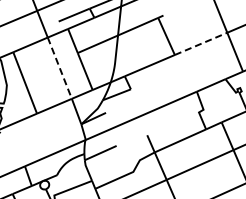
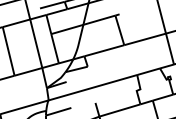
line: (201, 43) -> (145, 39), dashed -> solid
line: (59, 68) -> (35, 43), dashed -> solid

